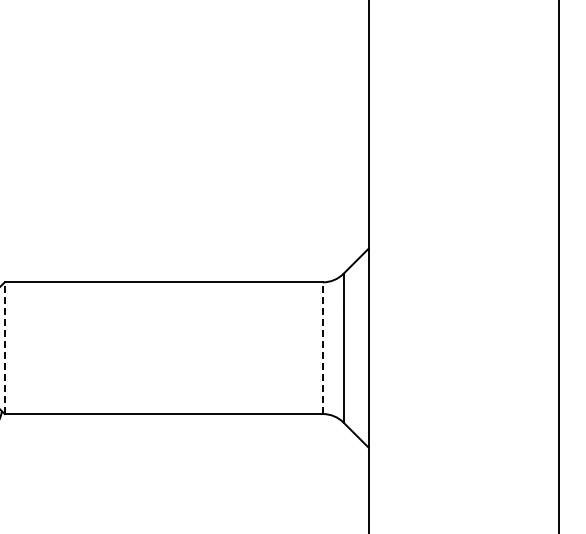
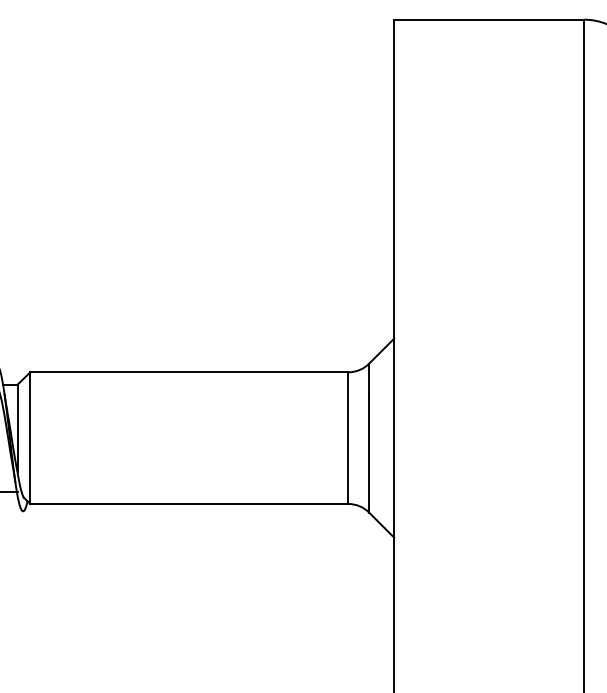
line: (4, 348) -> (30, 438), dashed -> solid
line: (322, 348) -> (348, 438), dashed -> solid

